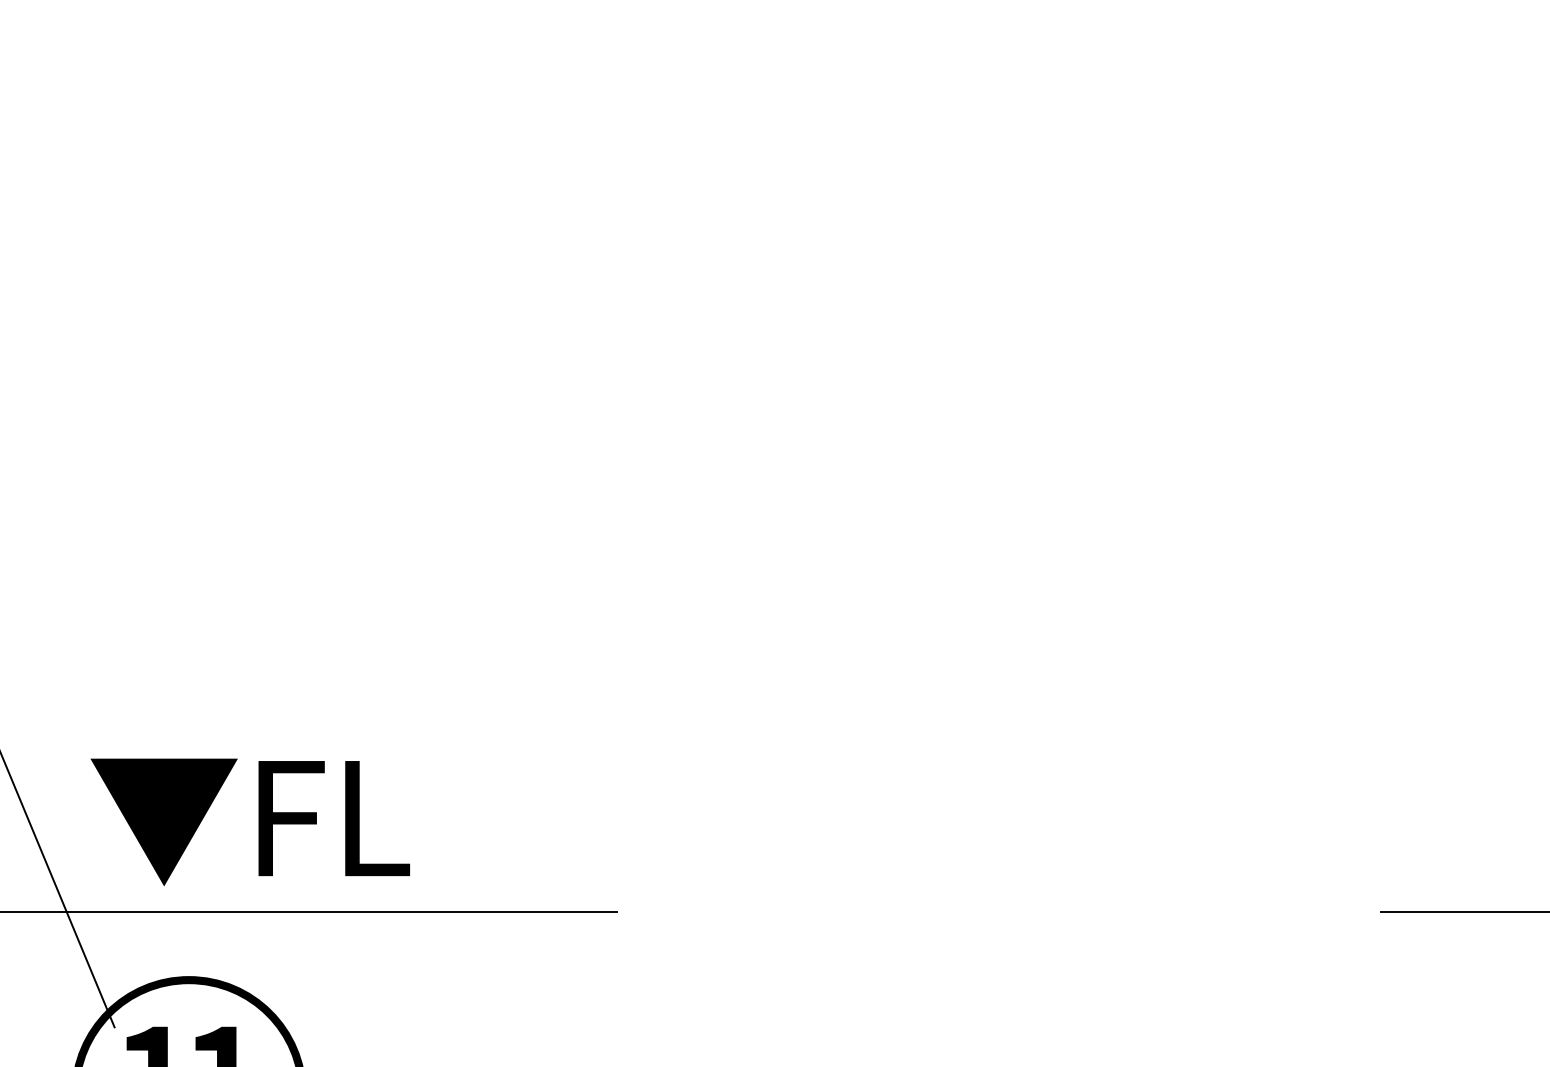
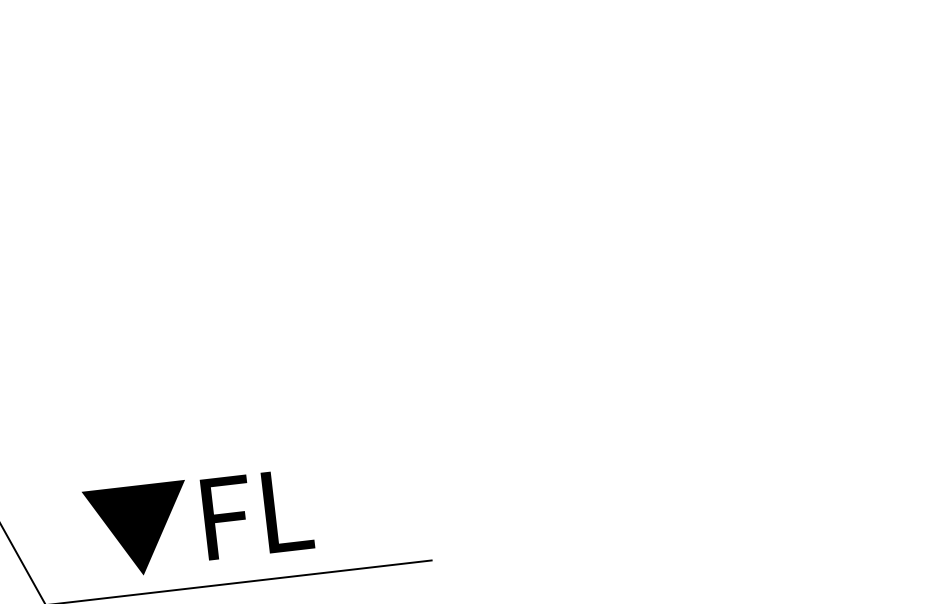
text: (249, 822) -> (198, 523), moved

